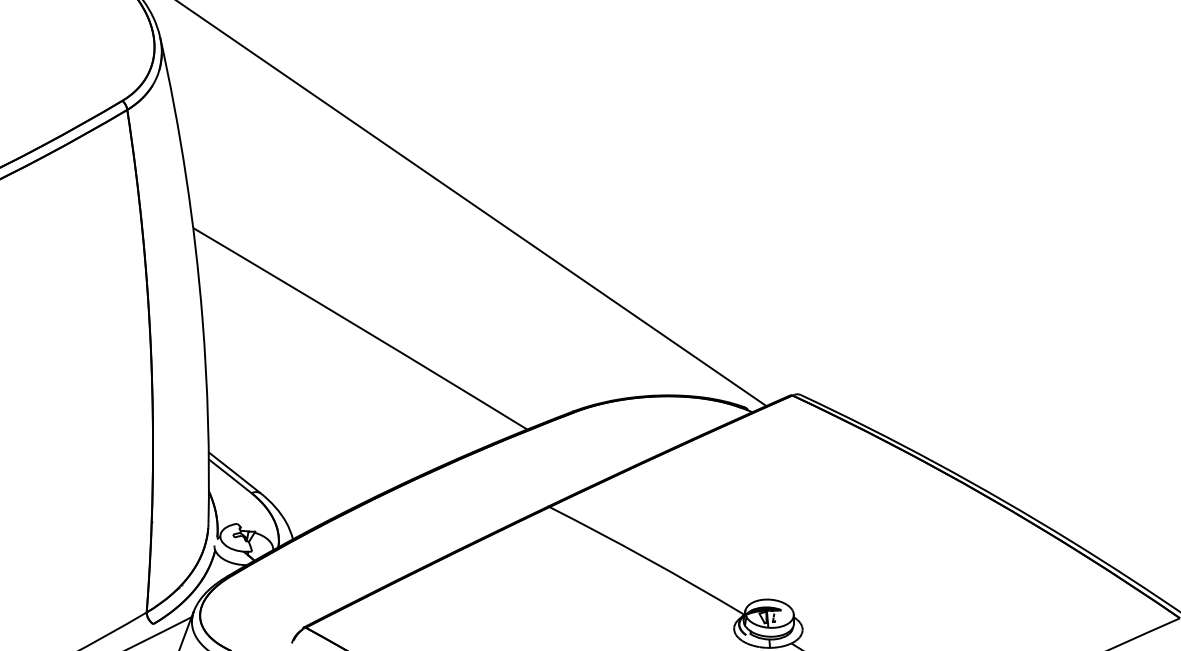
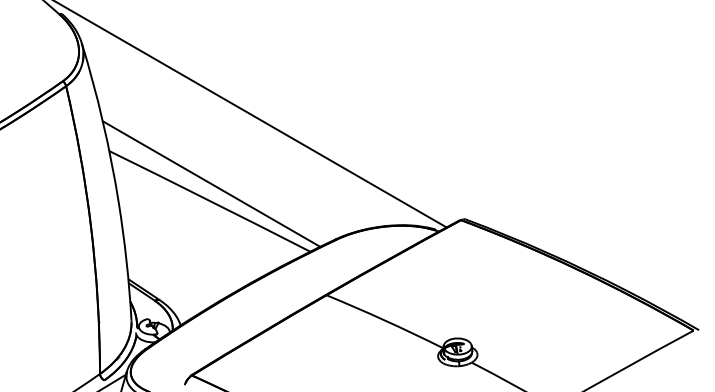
line: (365, 298) -> (211, 183), added

